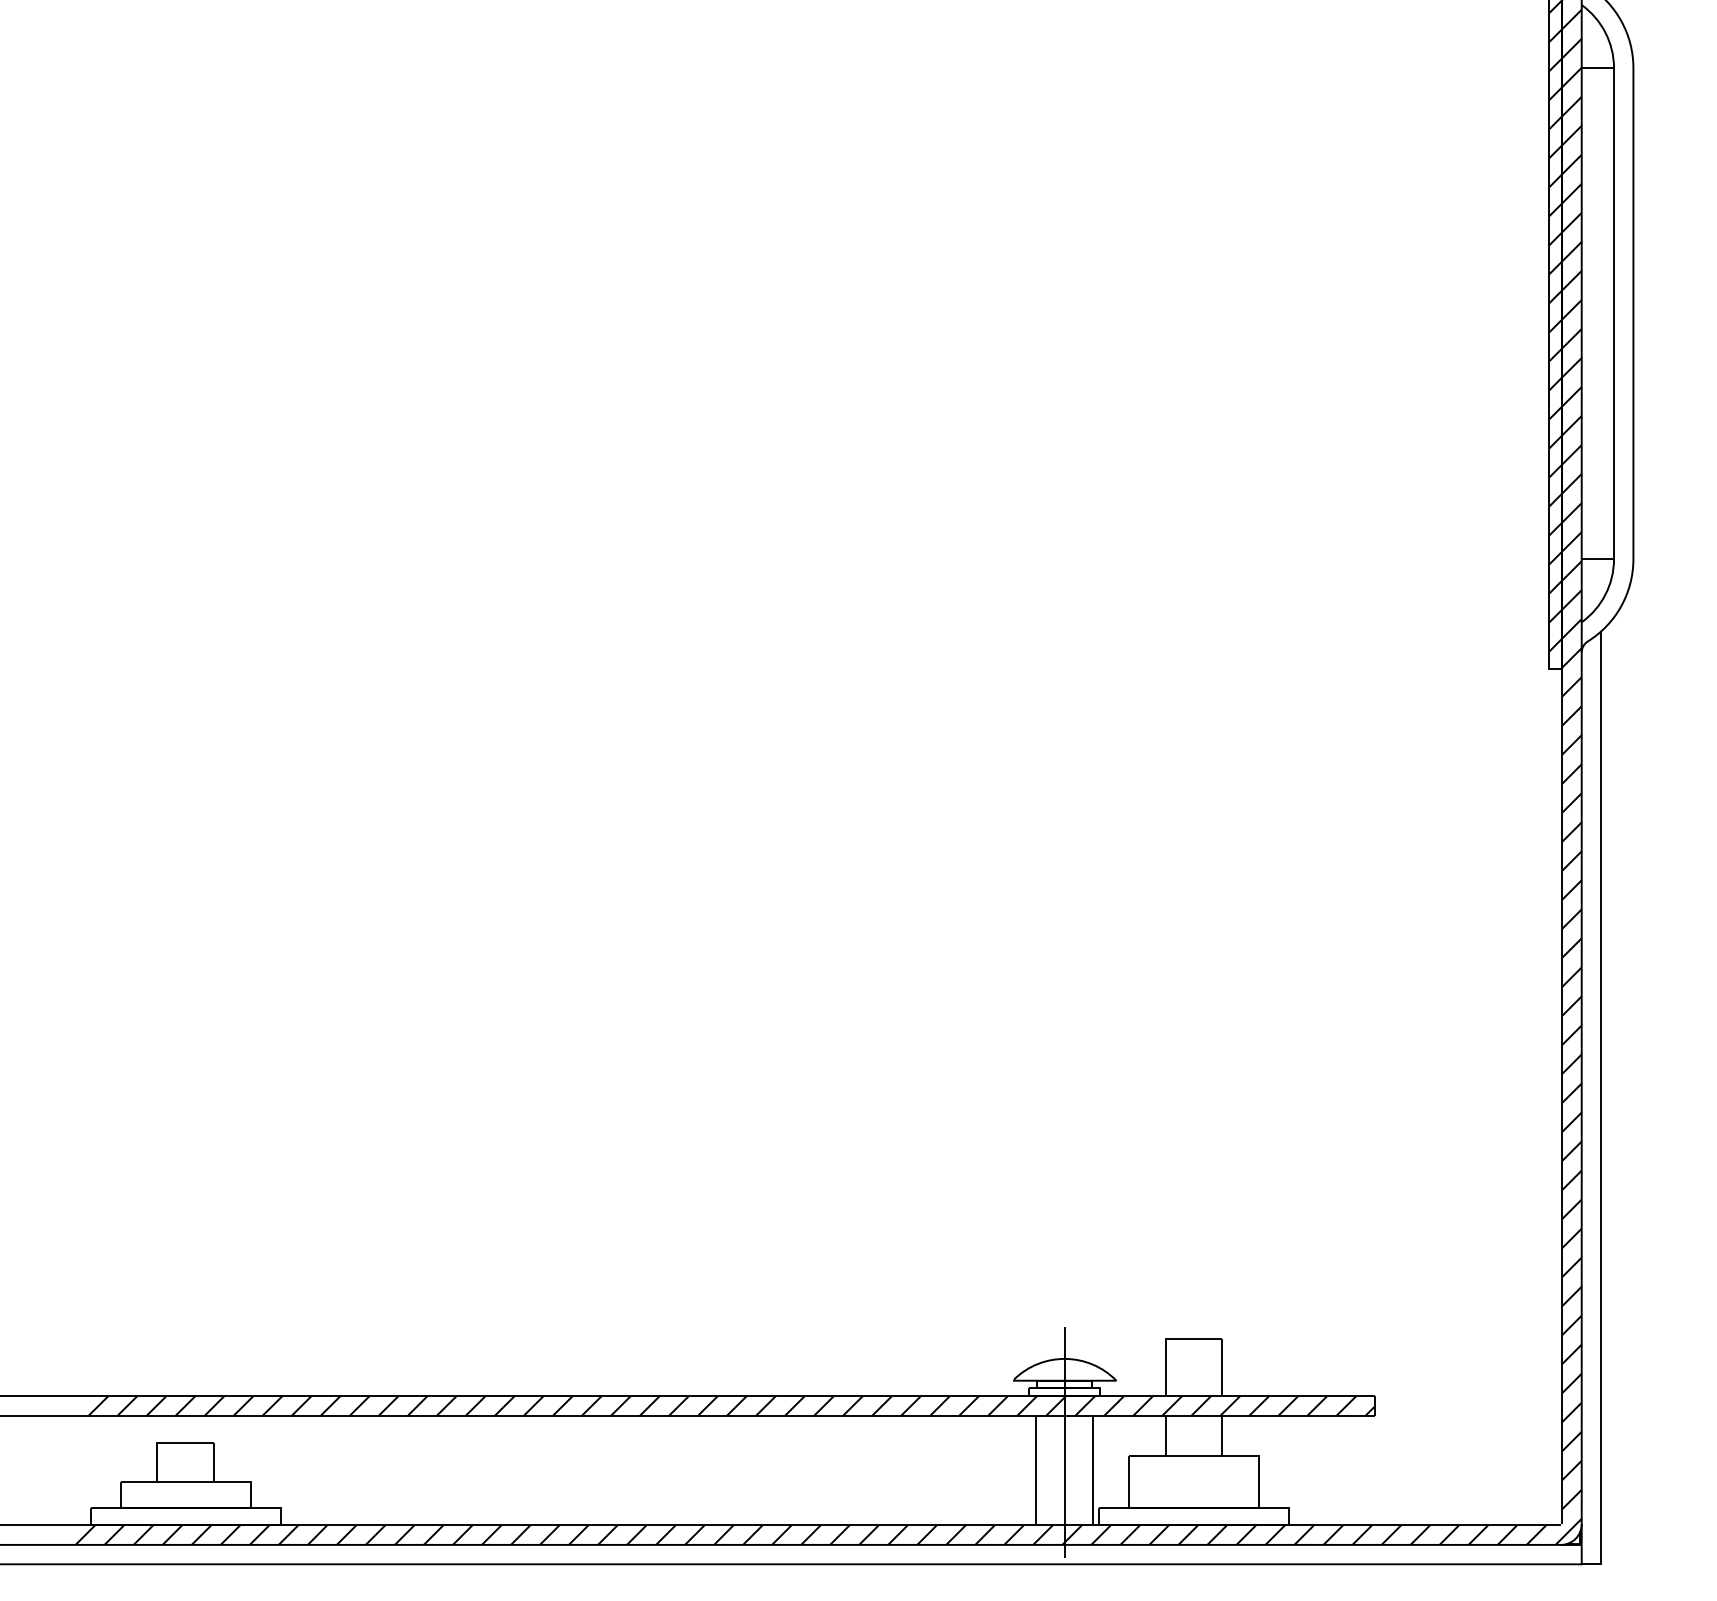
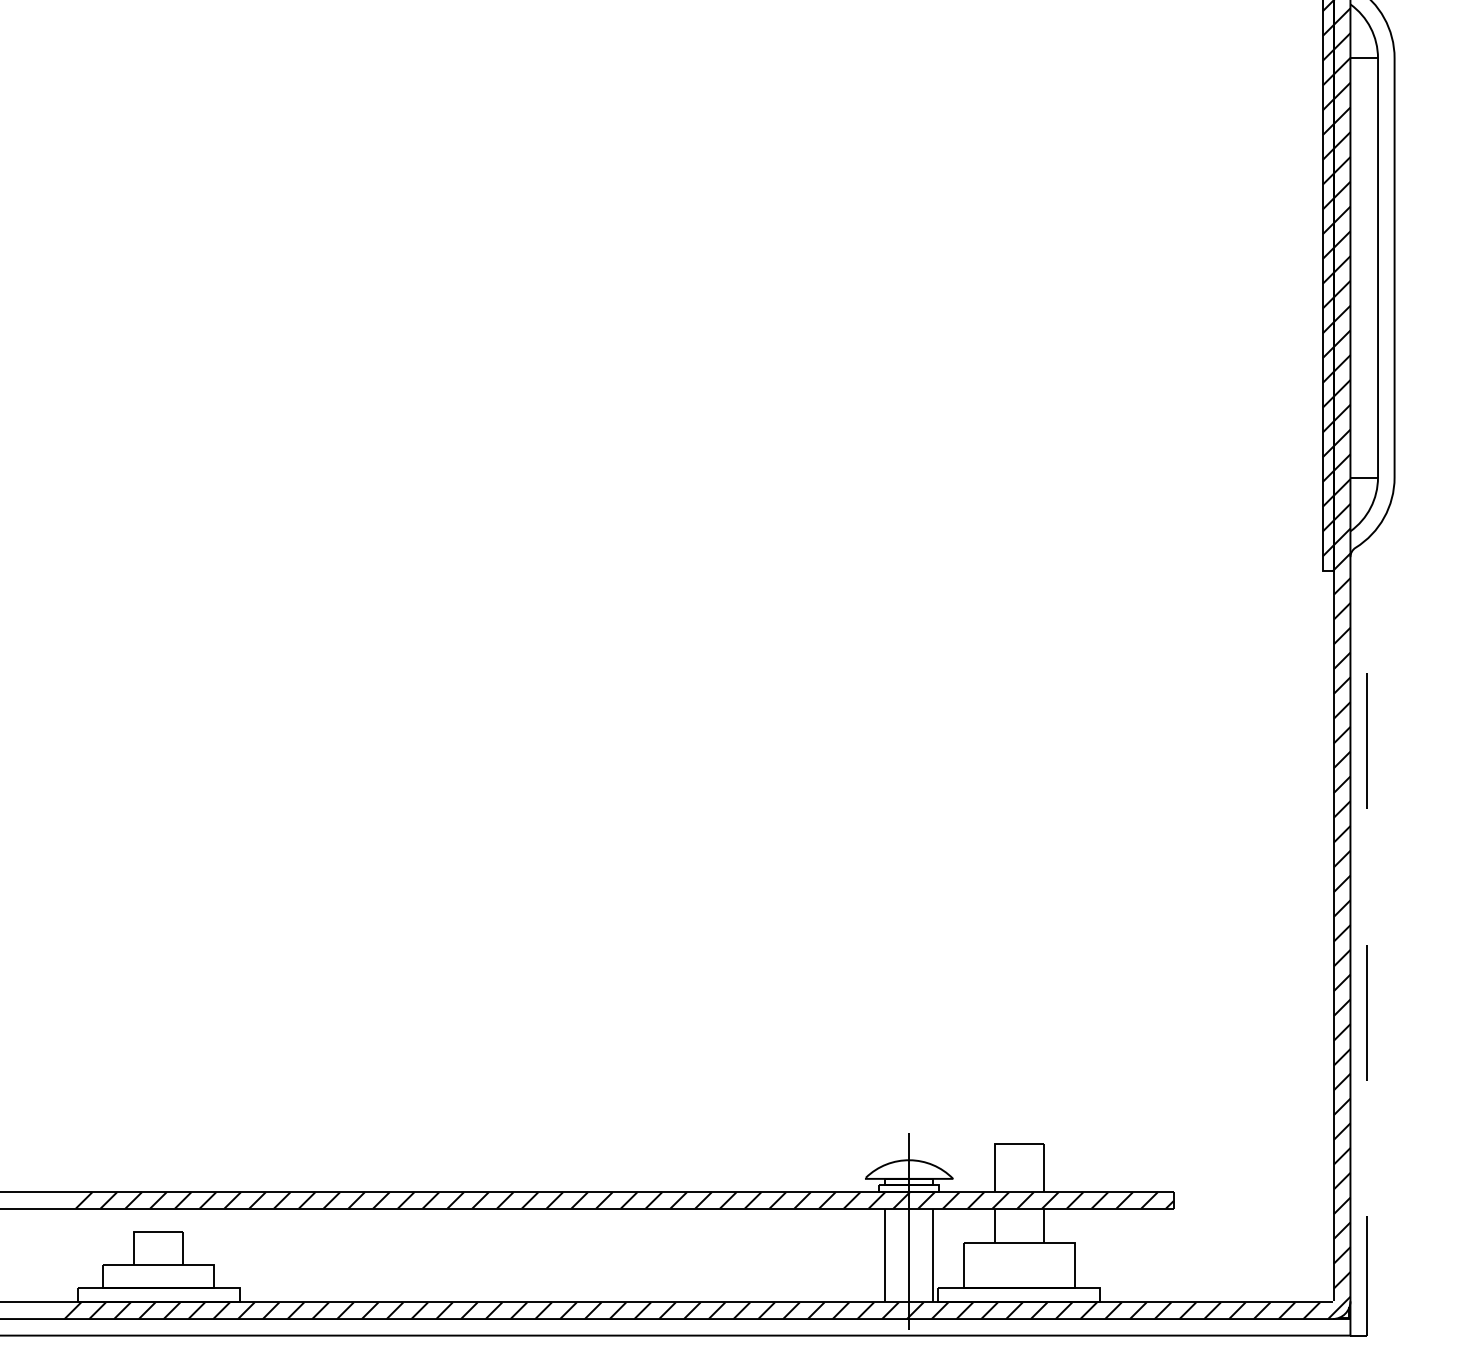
line: (1601, 1107) -> (1367, 945), solid -> dashed

